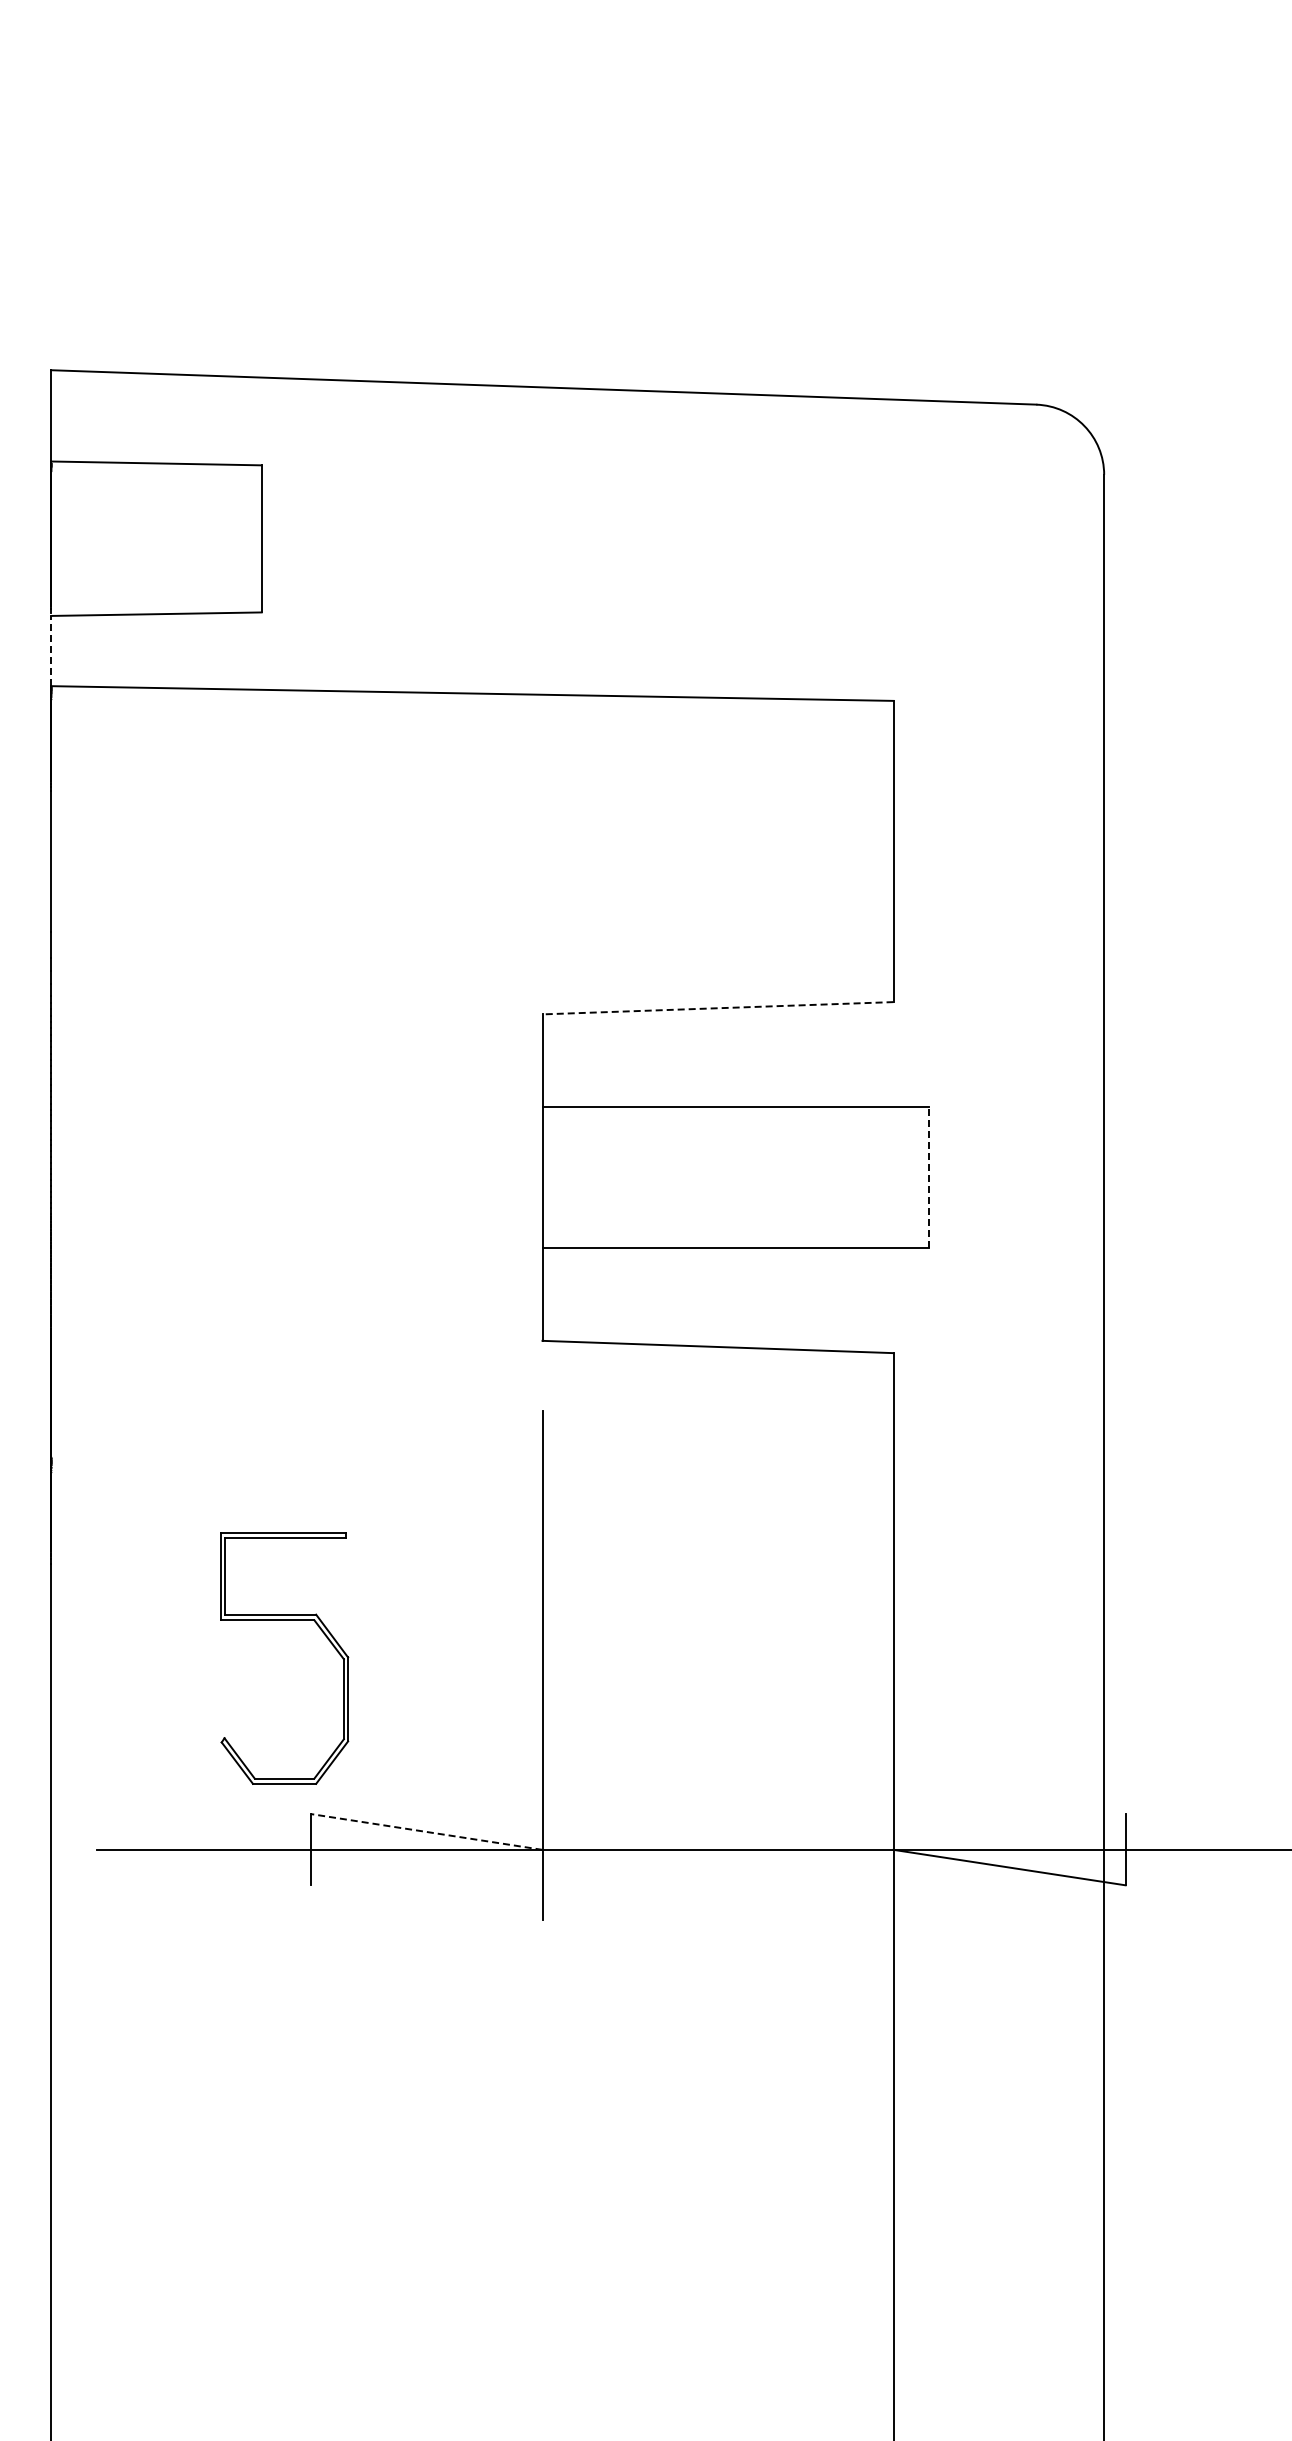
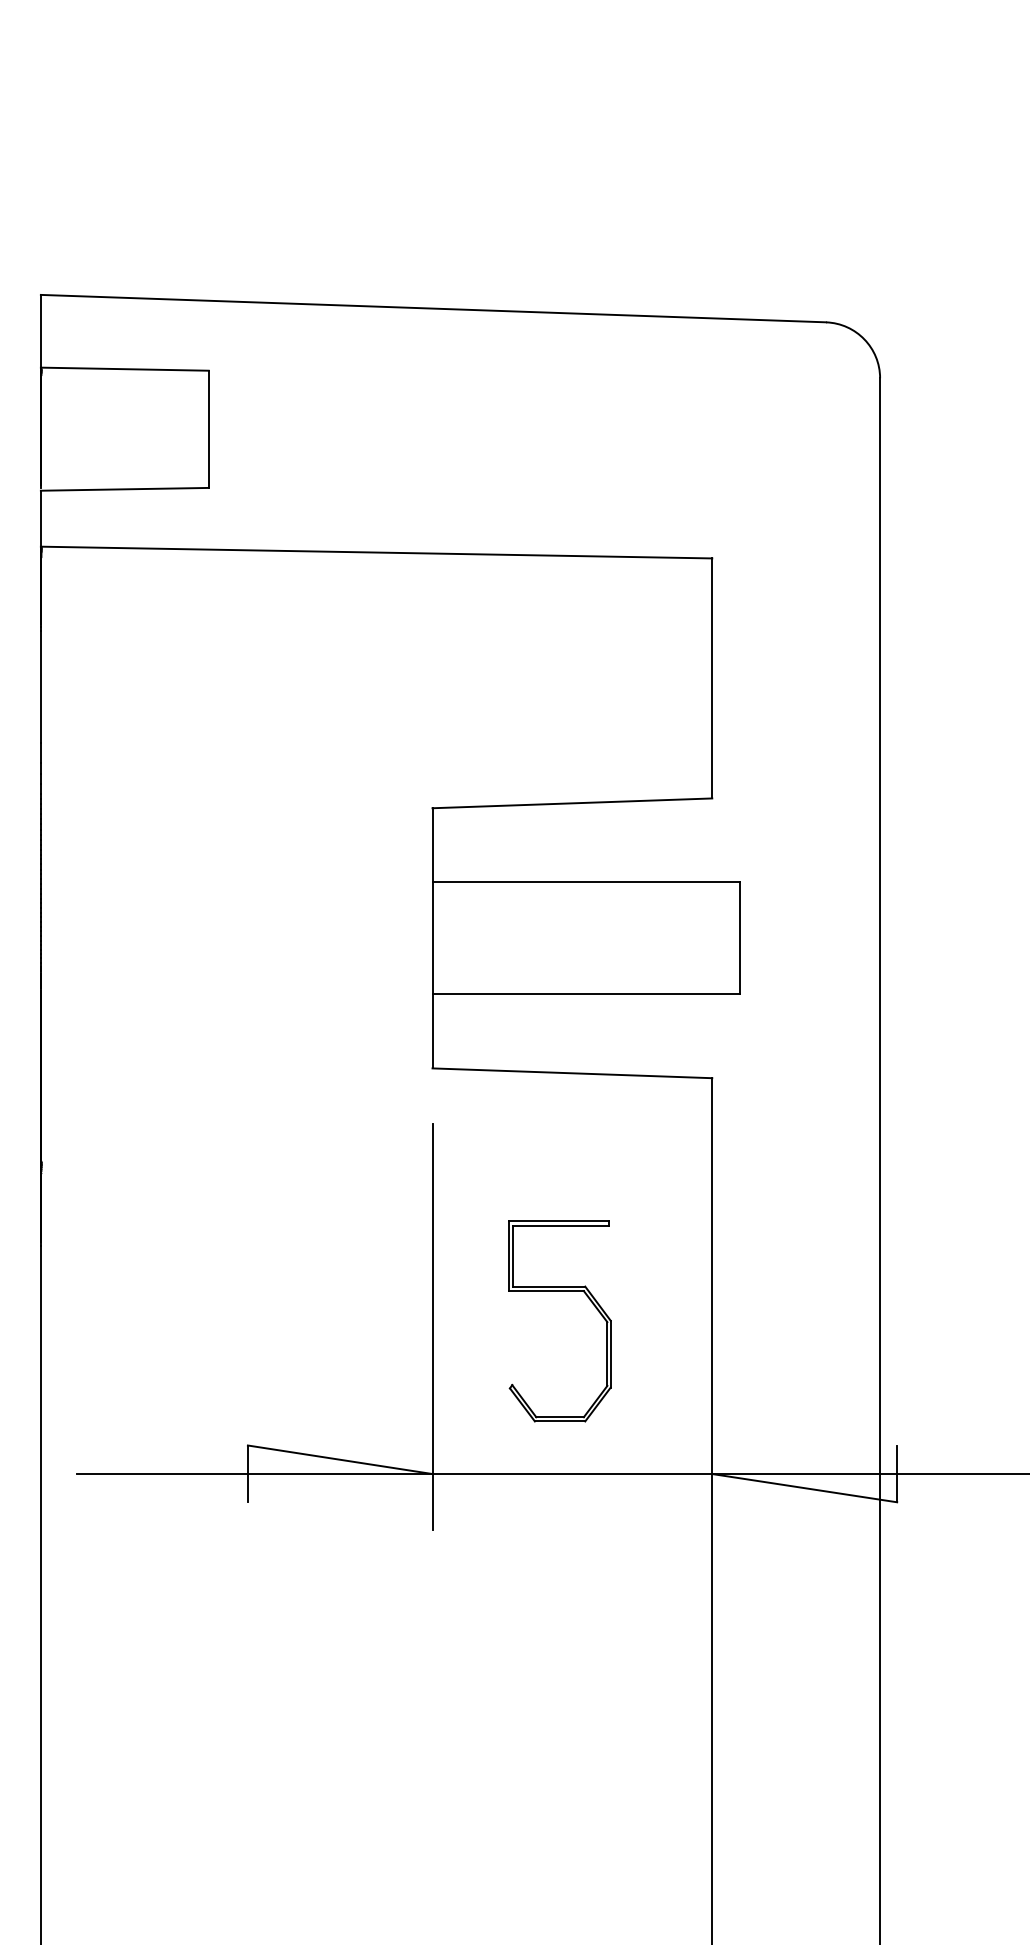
line: (51, 650) -> (41, 518), dashed -> solid
line: (718, 1008) -> (572, 803), dashed -> solid
line: (928, 1177) -> (740, 938), dashed -> solid
part: (284, 1620) -> (560, 1291), moved
line: (426, 1831) -> (340, 1459), dashed -> solid

